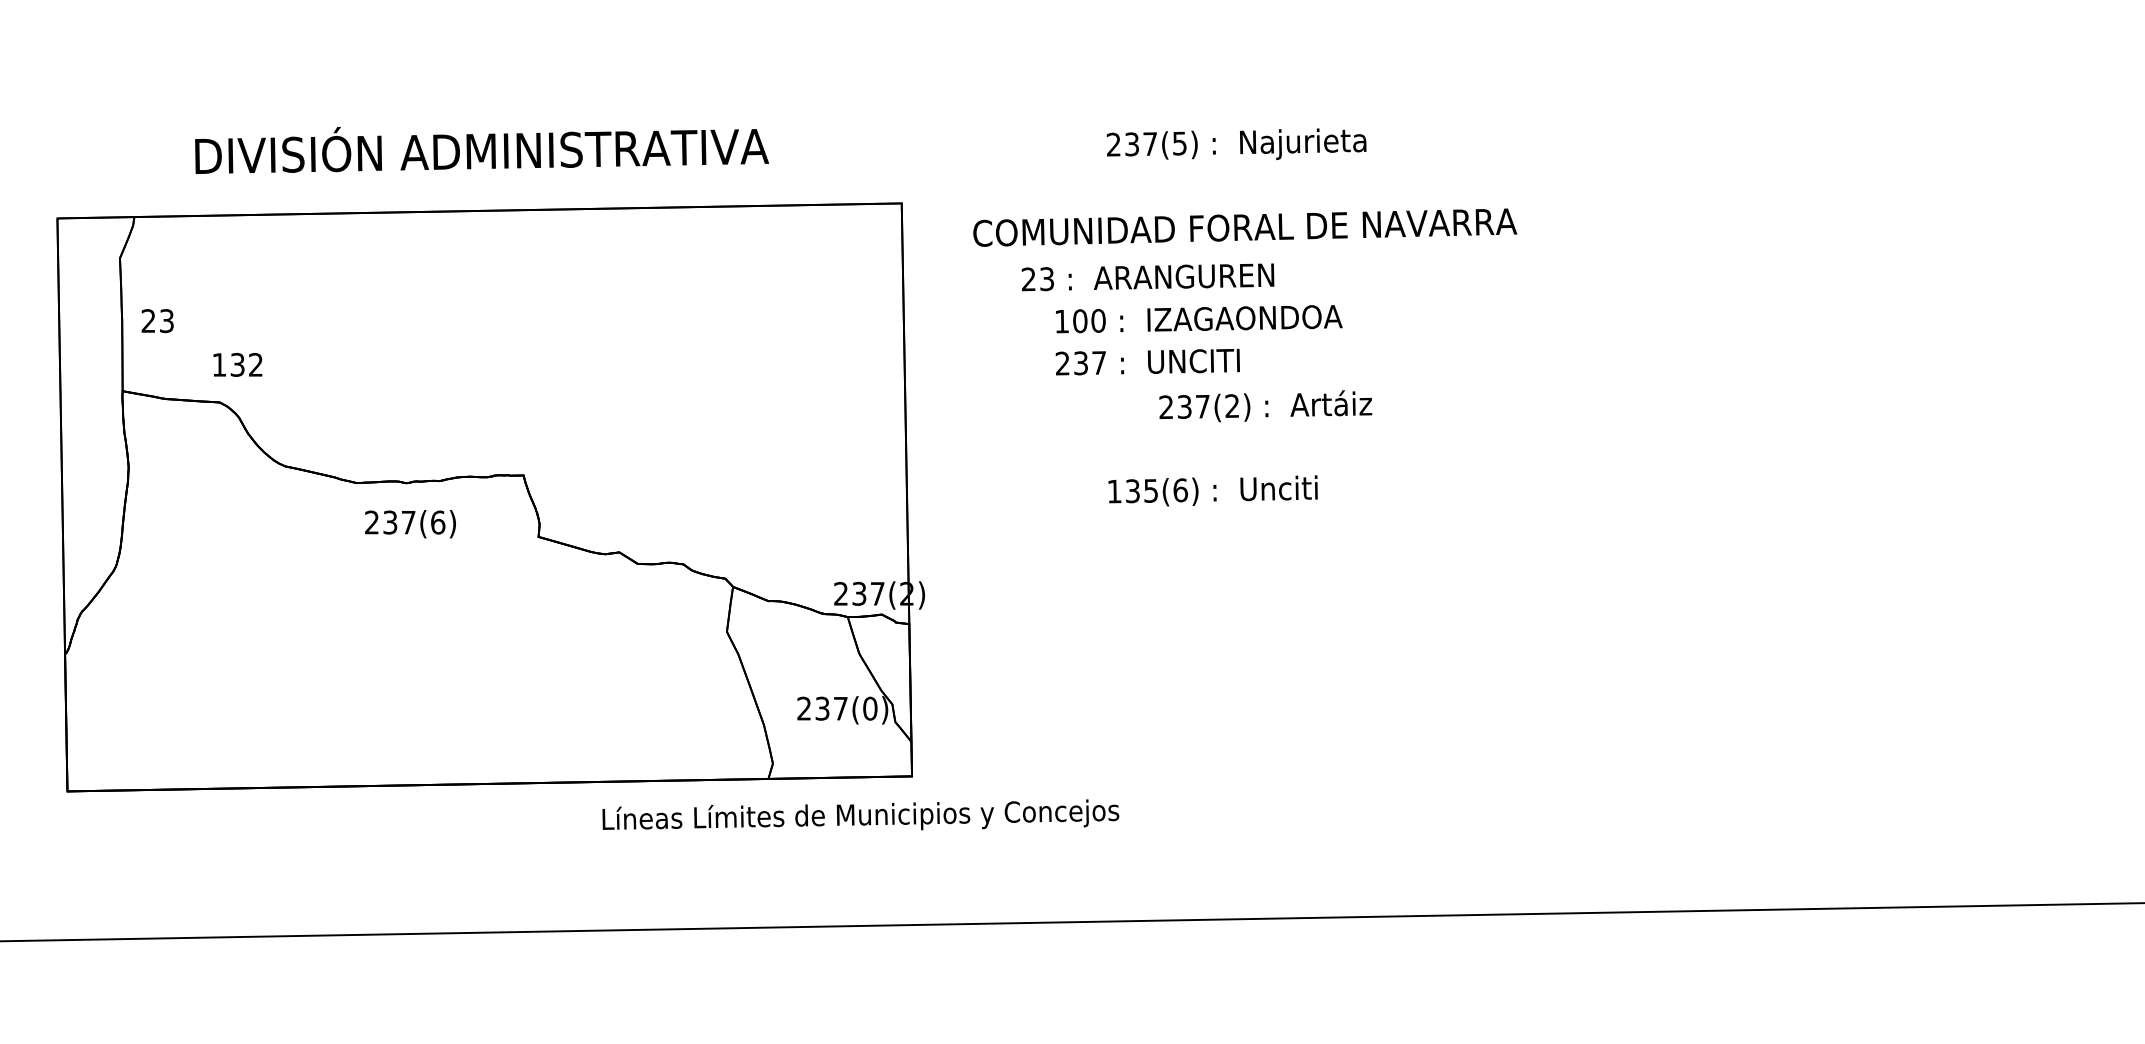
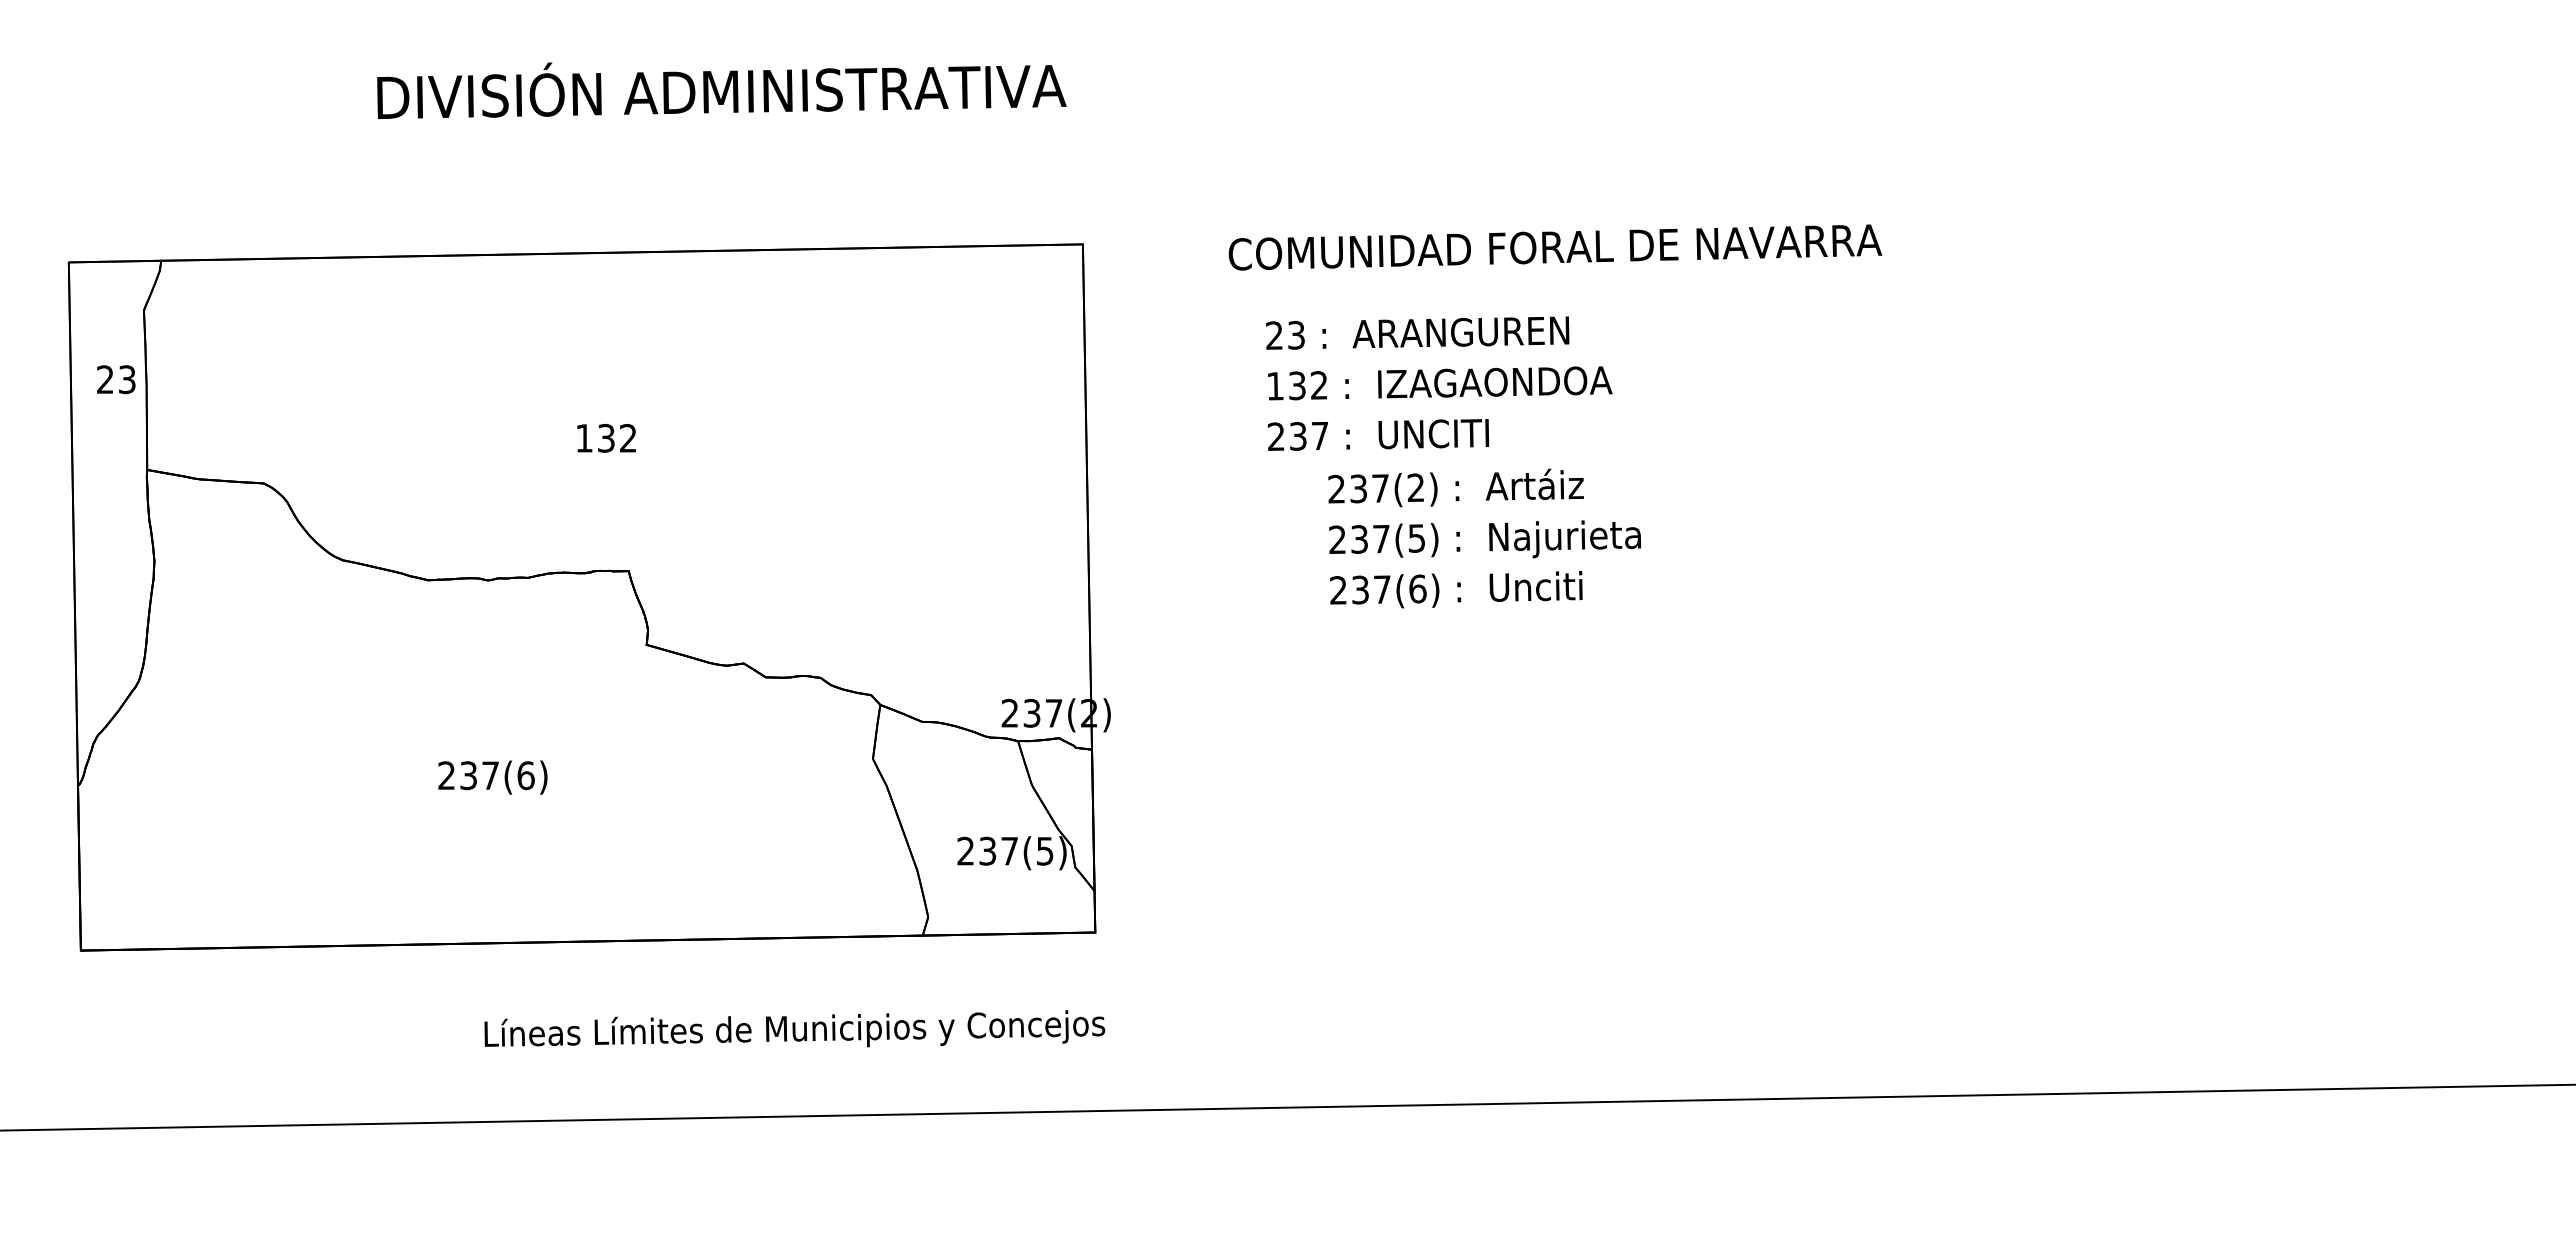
text: (1236, 144) -> (1484, 539), moved
text: (481, 150) -> (721, 90), moved
text: (1245, 227) -> (1555, 247), moved
text: (1147, 276) -> (1417, 332), moved
text: (157, 320) -> (116, 379), moved
text: (1088, 320) -> (1307, 385), 100 -> 132
text: (237, 365) -> (606, 438), moved
text: (1265, 405) -> (1455, 487), moved
text: (1132, 490) -> (1360, 589), 135(6) -> 237(6)
text: (410, 524) -> (492, 777), moved
text: (869, 708) -> (1044, 850), 237(0) -> 237(5)
text: (860, 814) -> (794, 1028), moved

